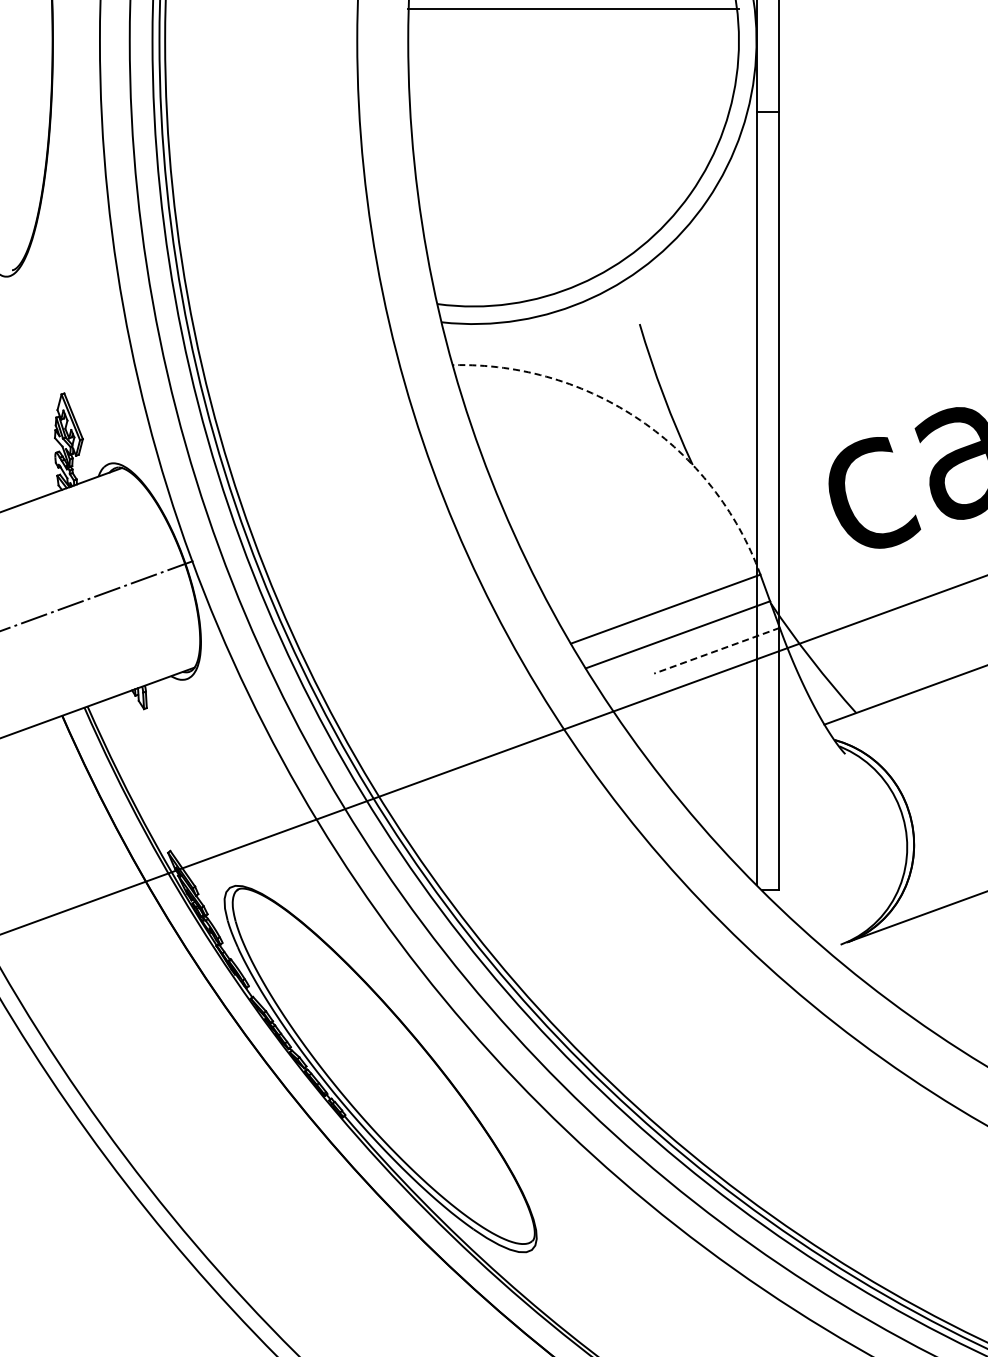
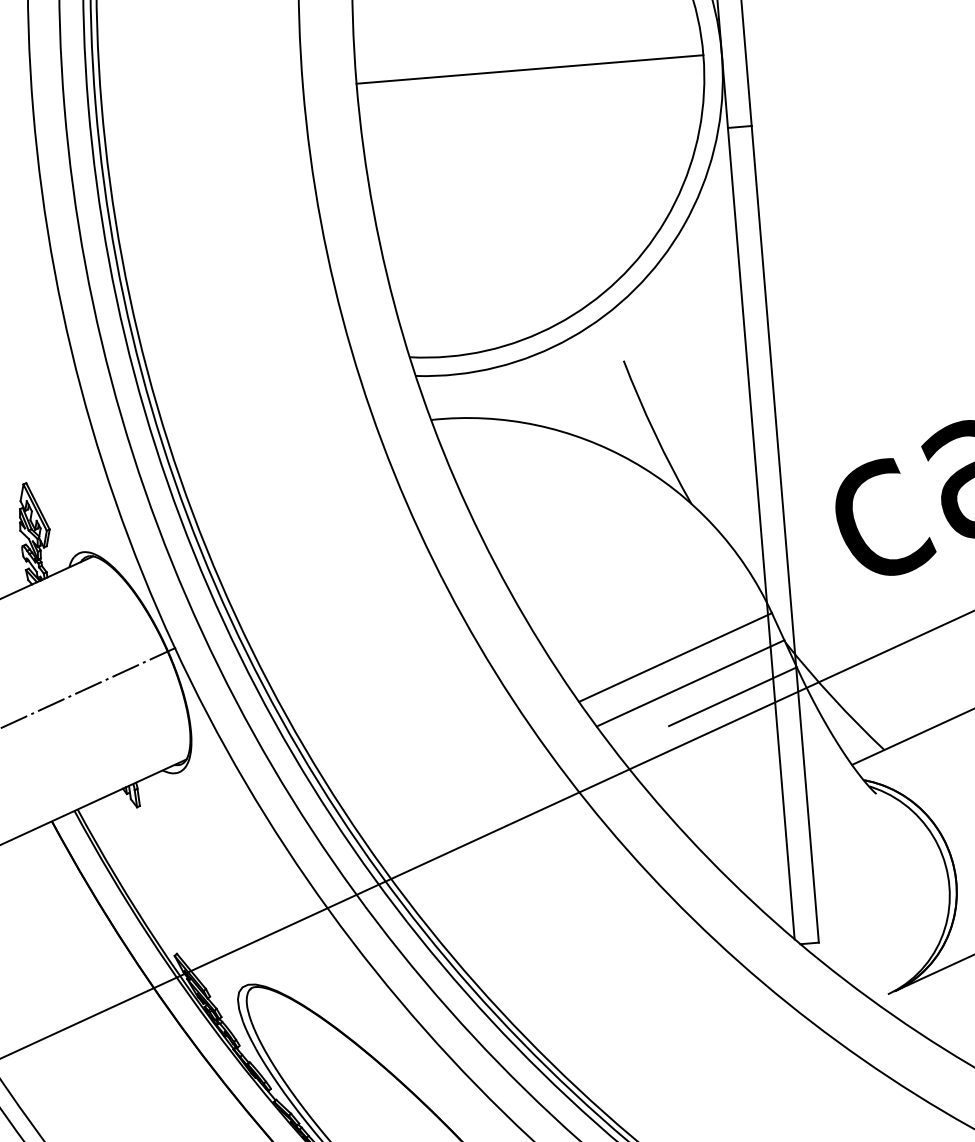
line: (573, 8) -> (529, 69), moved
arc: (640, 420) -> (632, 461), dashed -> solid
line: (716, 650) -> (732, 696), dashed -> solid

